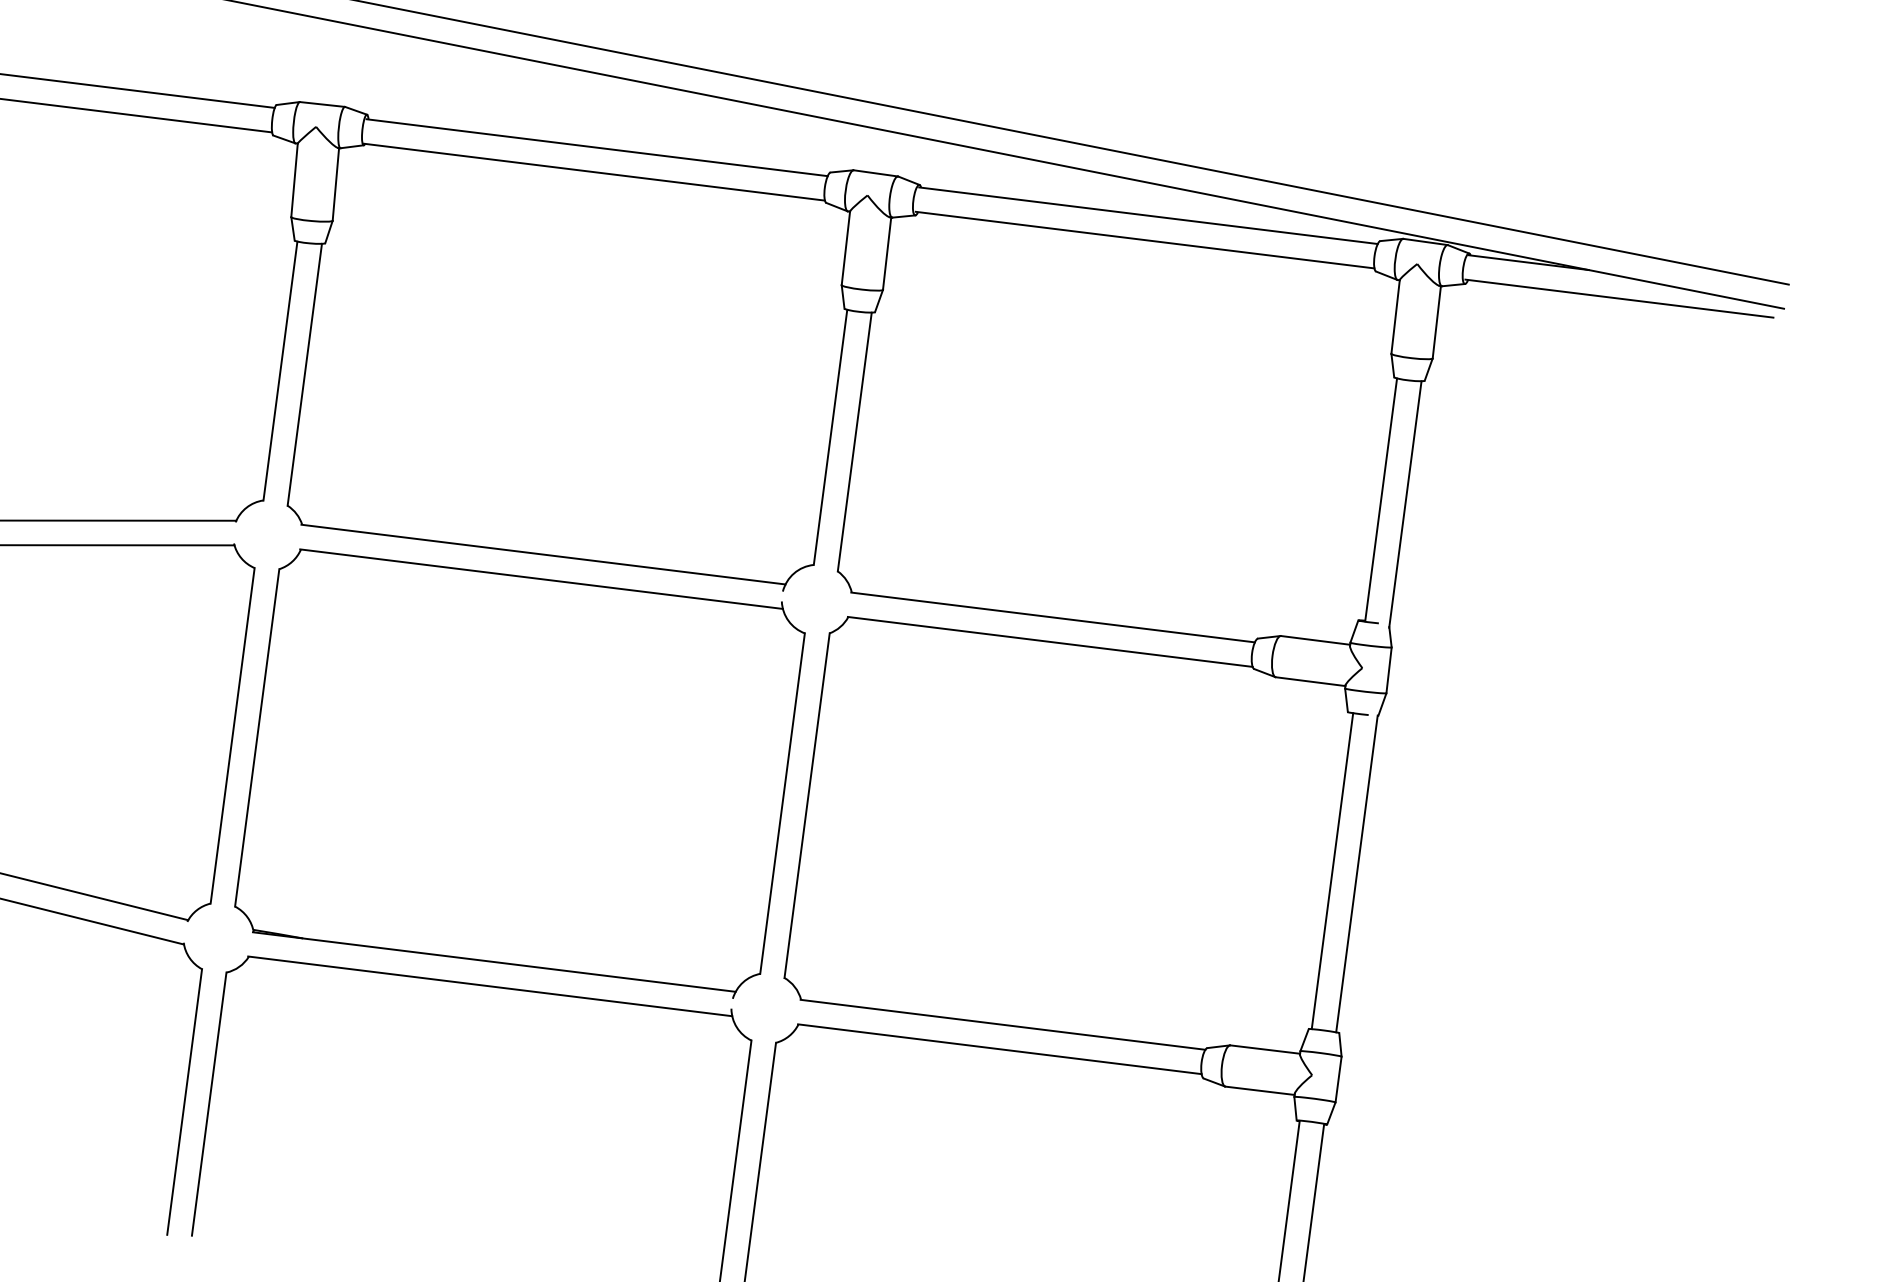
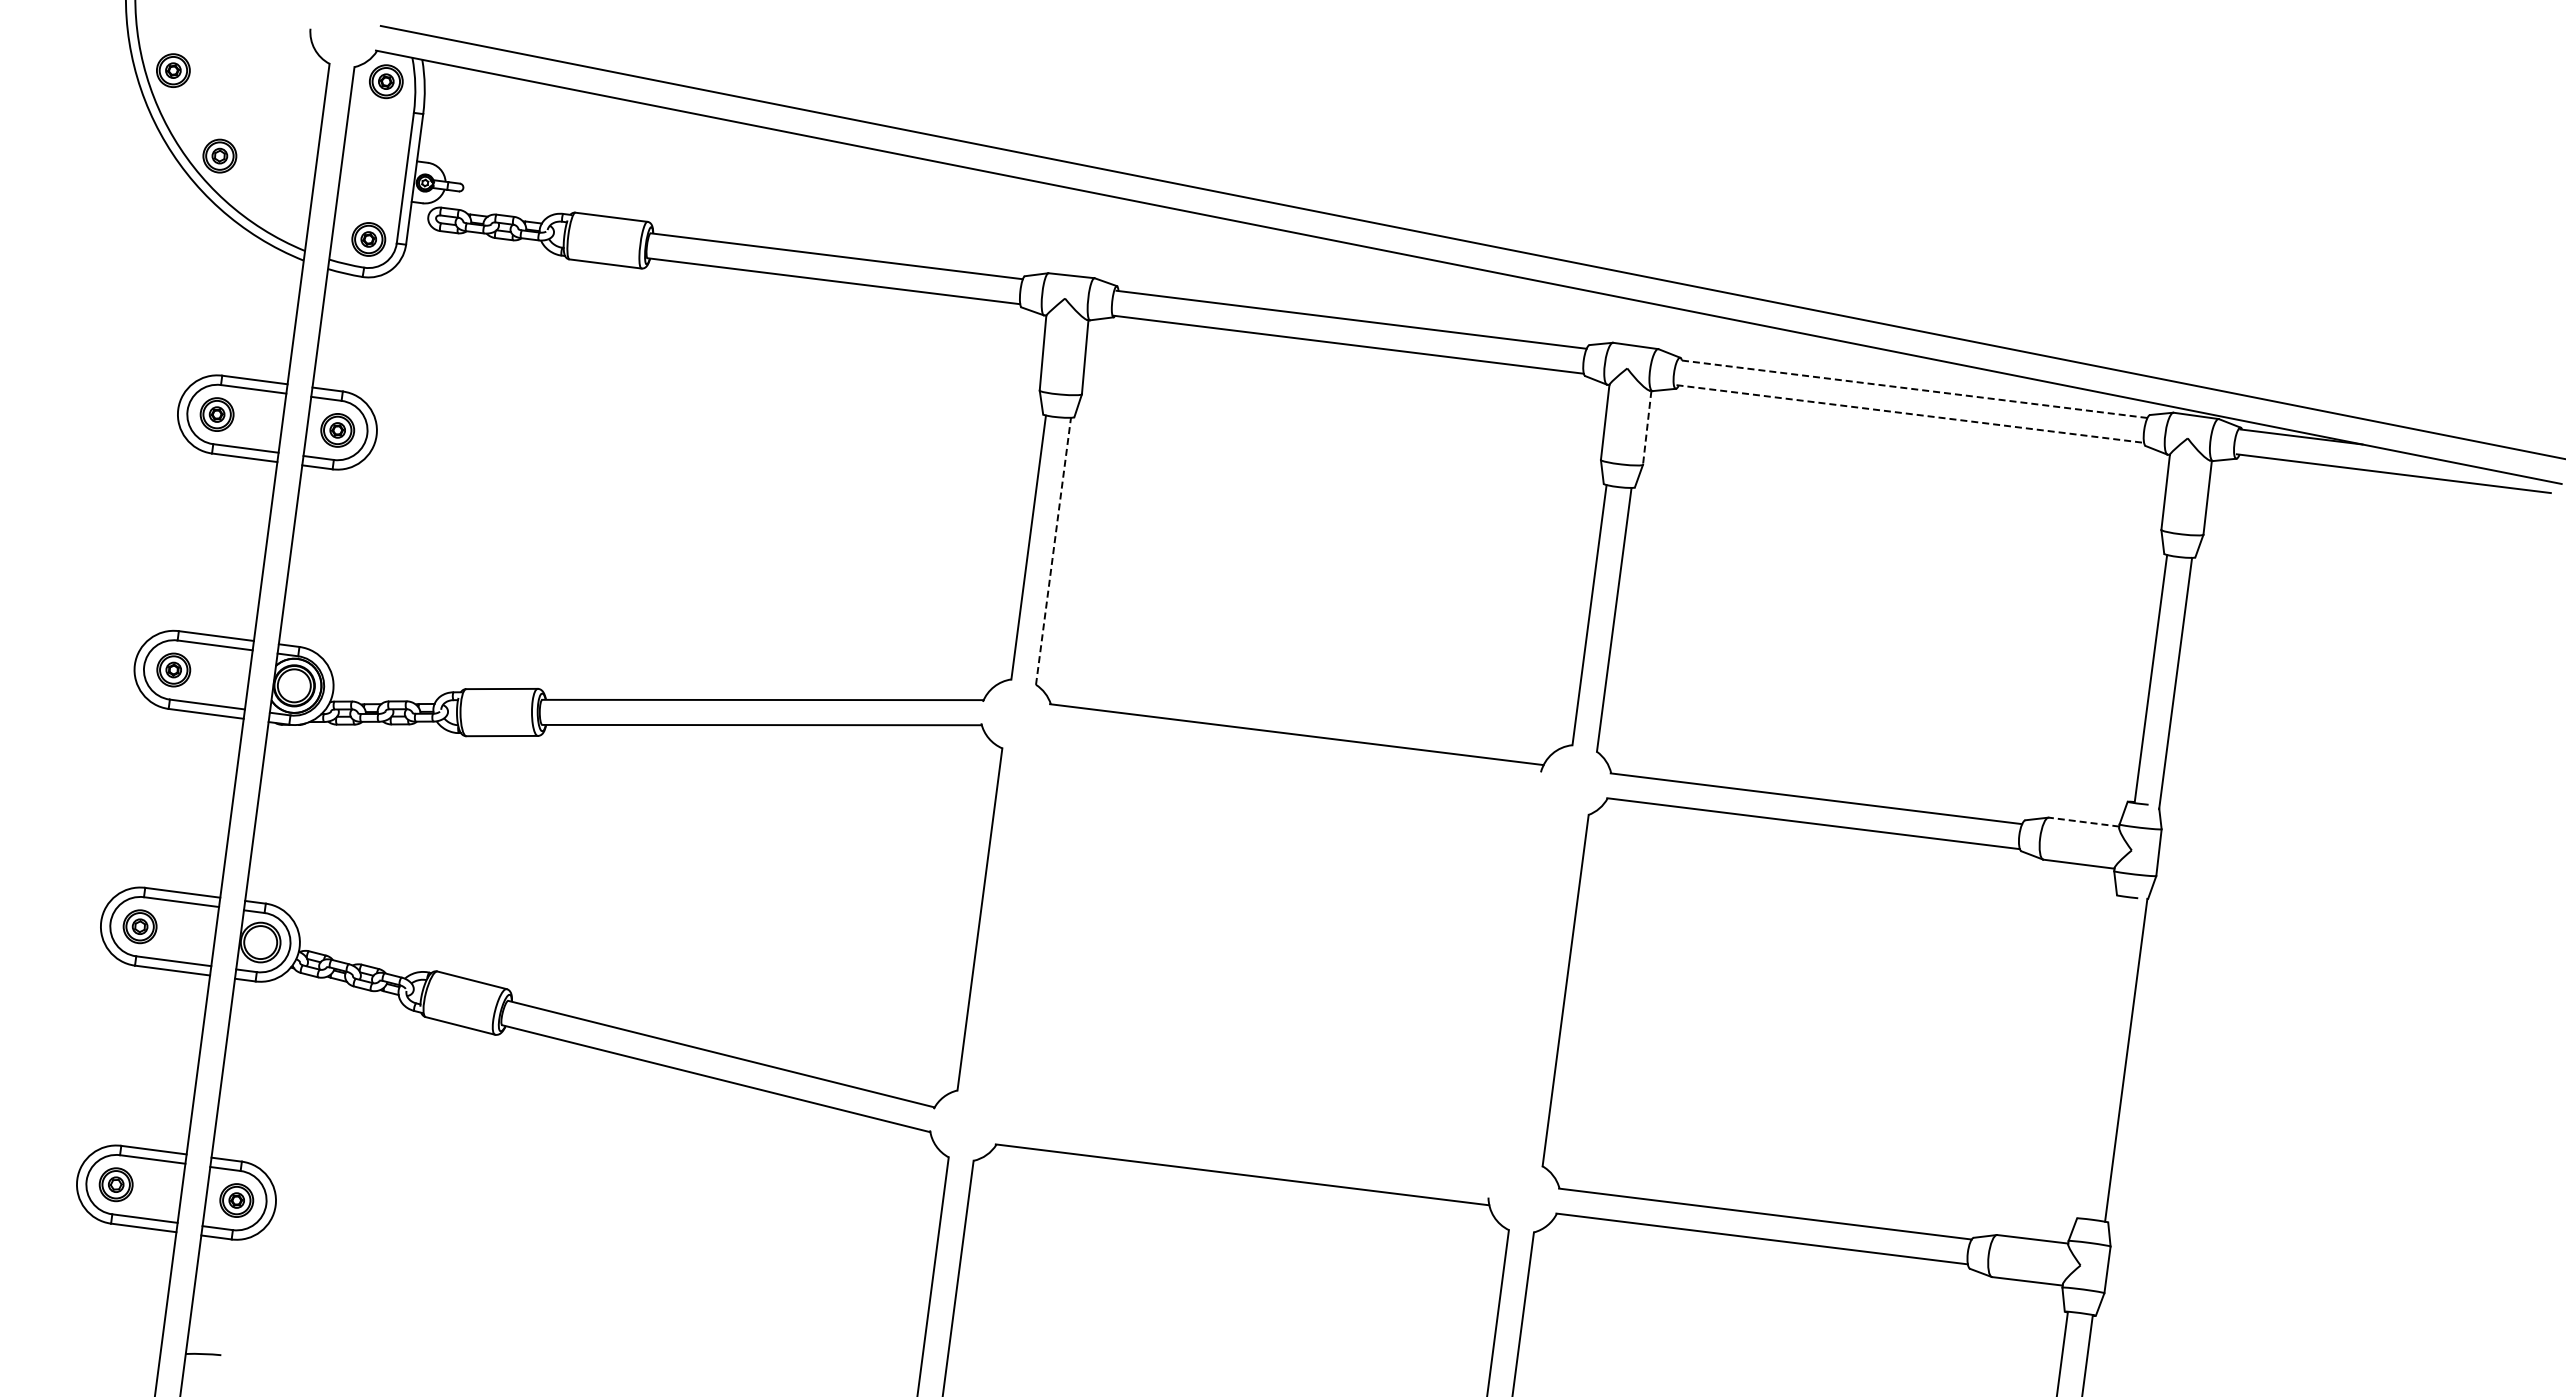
line: (1148, 216) -> (1913, 389), solid -> dashed
line: (1145, 240) -> (1910, 414), solid -> dashed
line: (887, 254) -> (1647, 428), solid -> dashed
line: (304, 374) -> (1053, 551), solid -> dashed
line: (1316, 640) -> (2084, 822), solid -> dashed
part: (519, 773) -> (1272, 957), removed
line: (1332, 871) -> (2101, 1057), removed

